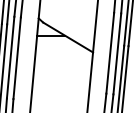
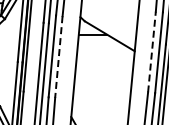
line: (109, 53) -> (151, 52), solid -> dashed
line: (16, 58) -> (58, 57), solid -> dashed

